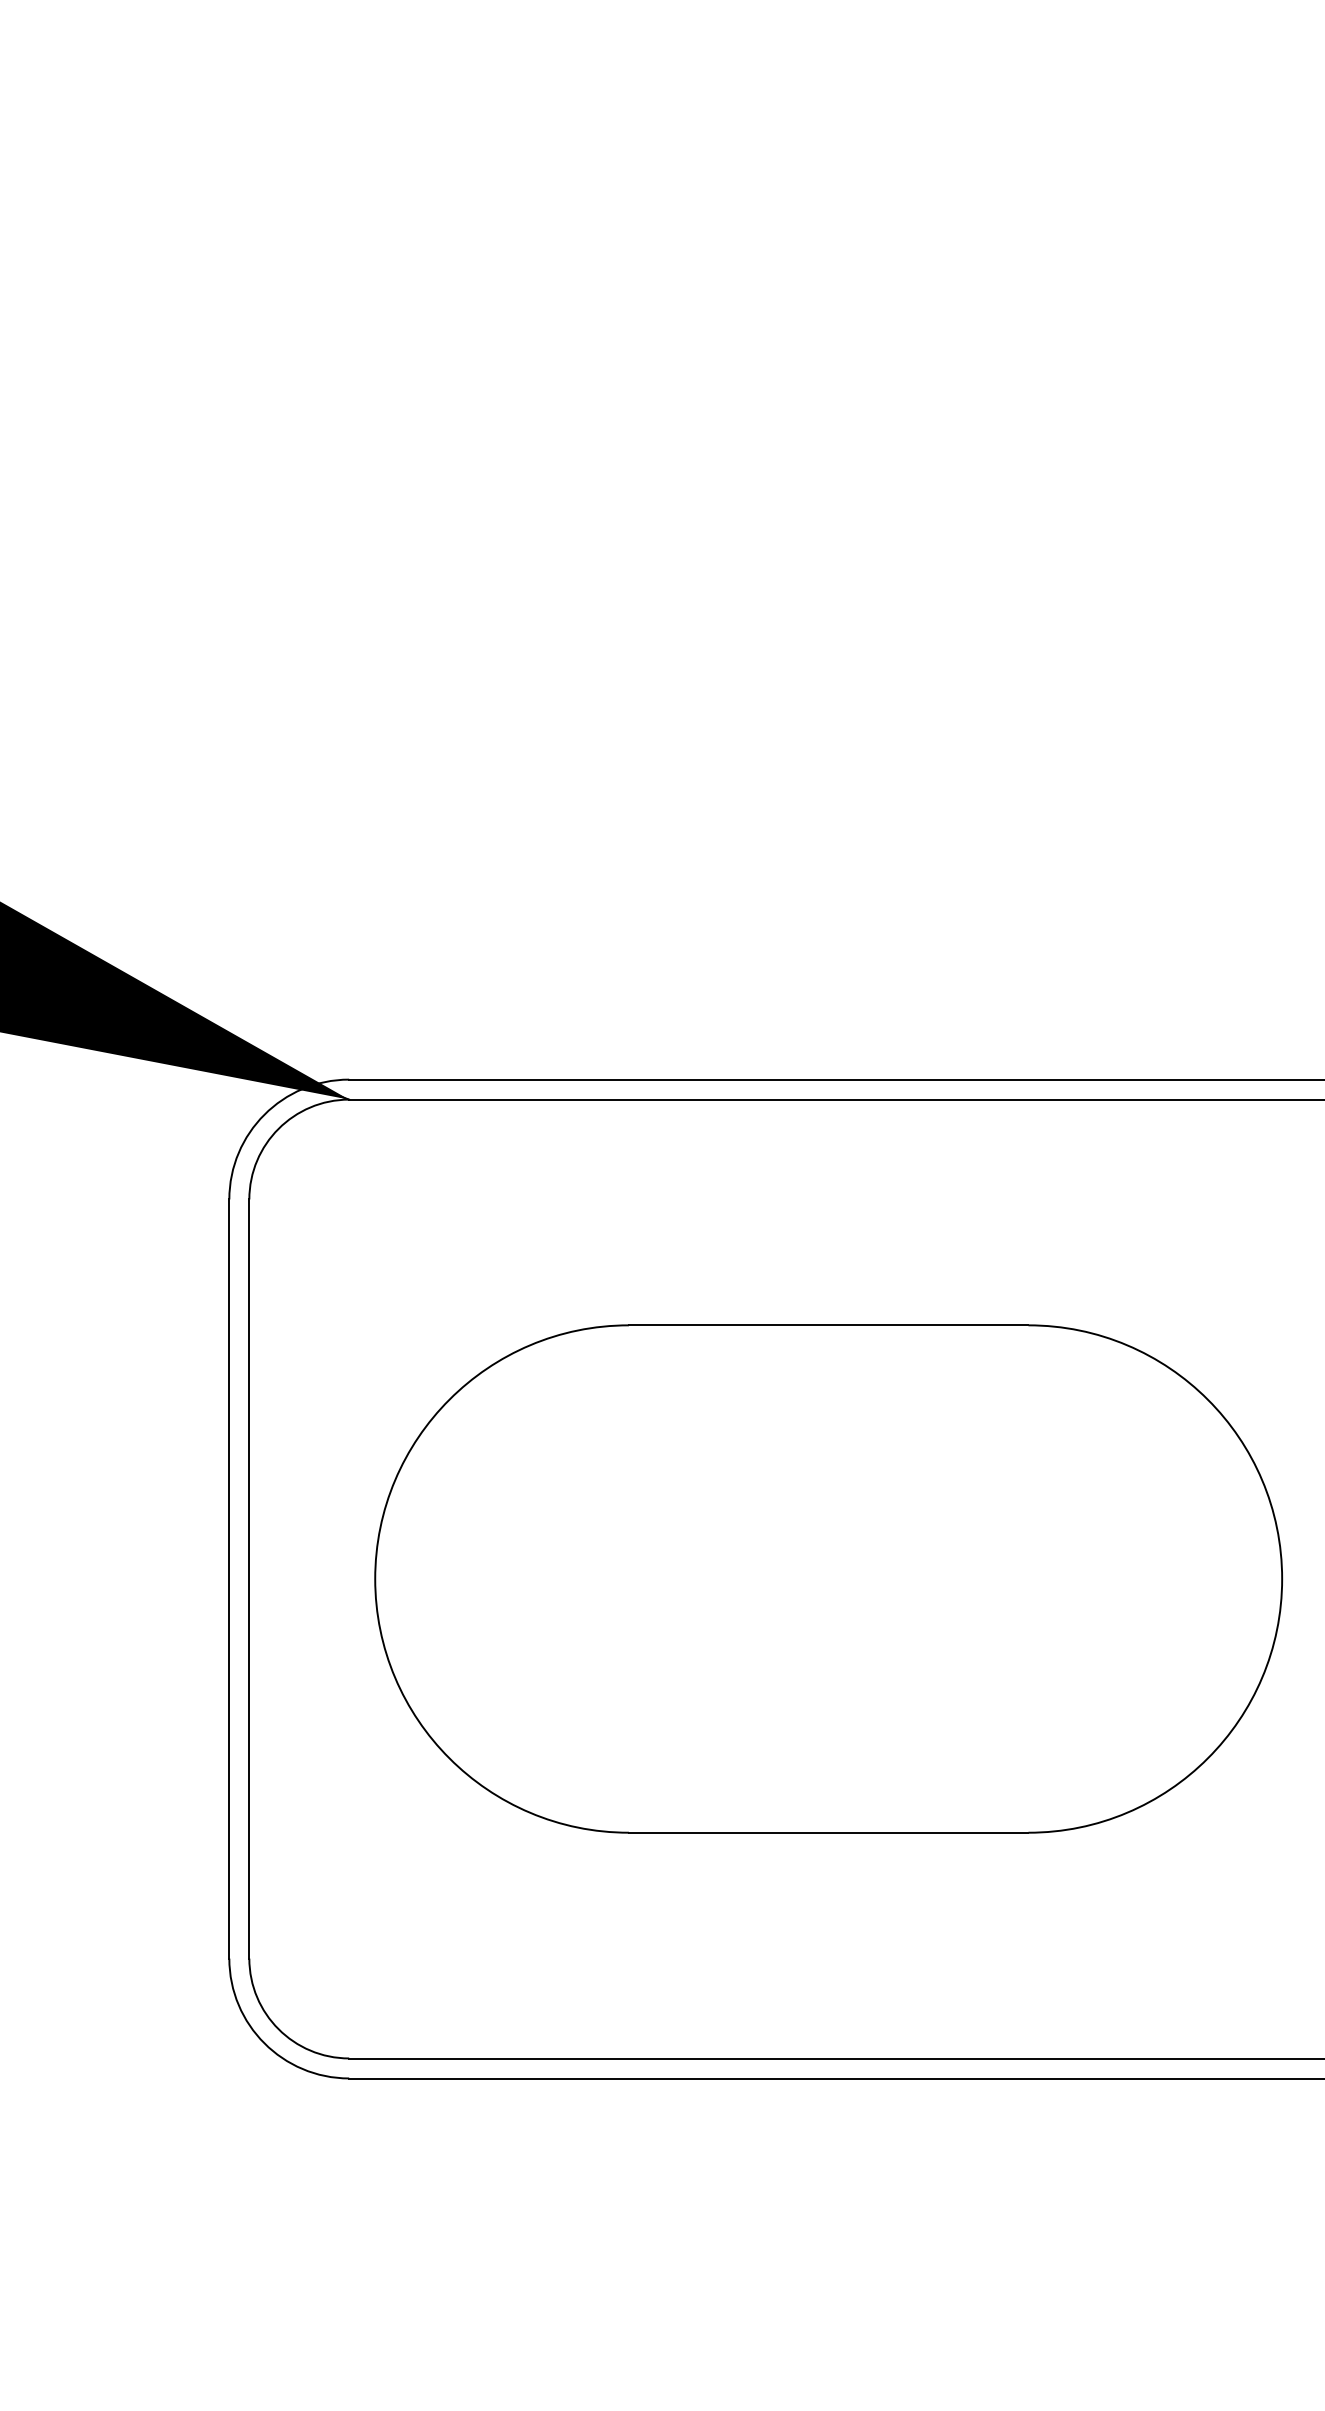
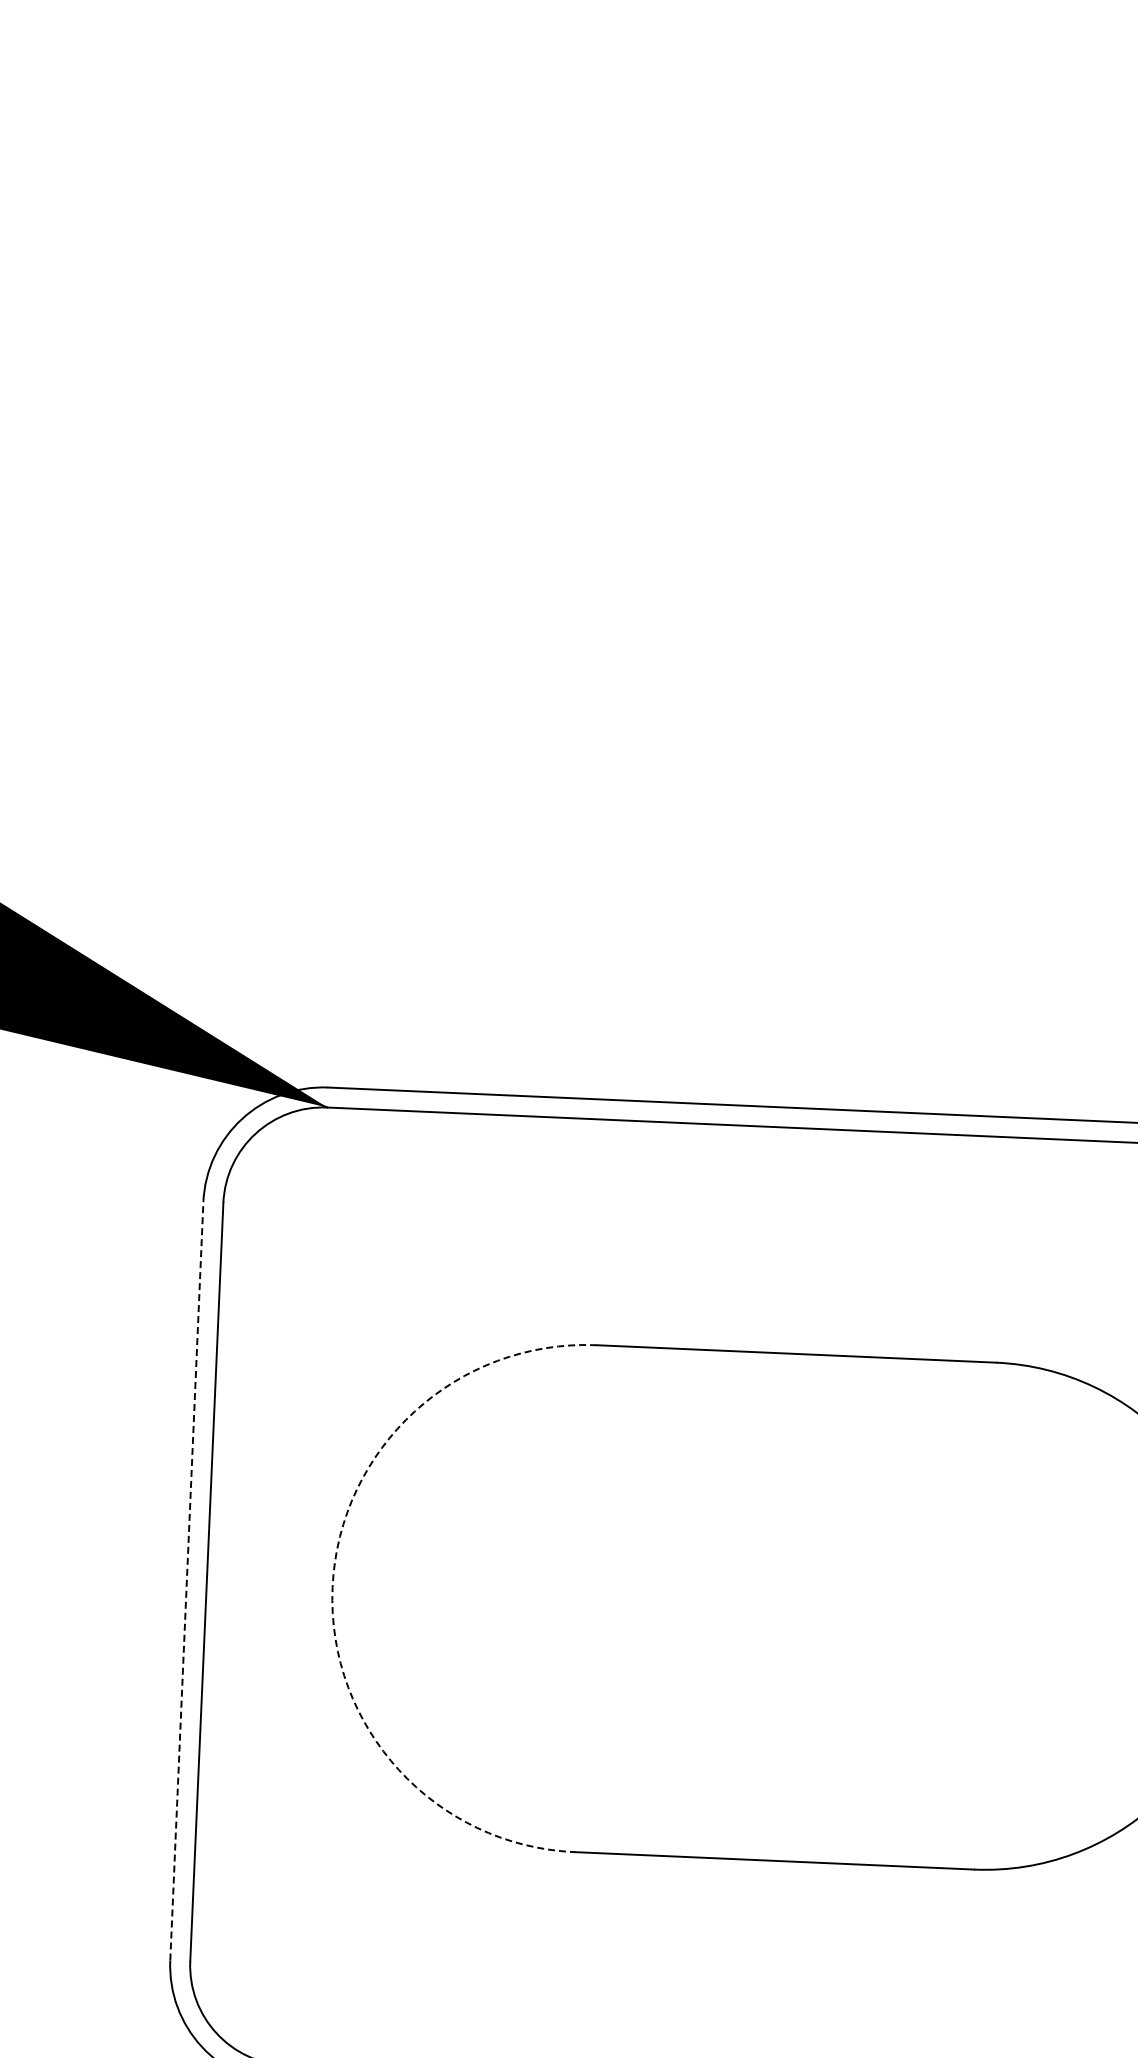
line: (229, 1579) -> (186, 1581), solid -> dashed
arc: (375, 1579) -> (332, 1588), solid -> dashed

